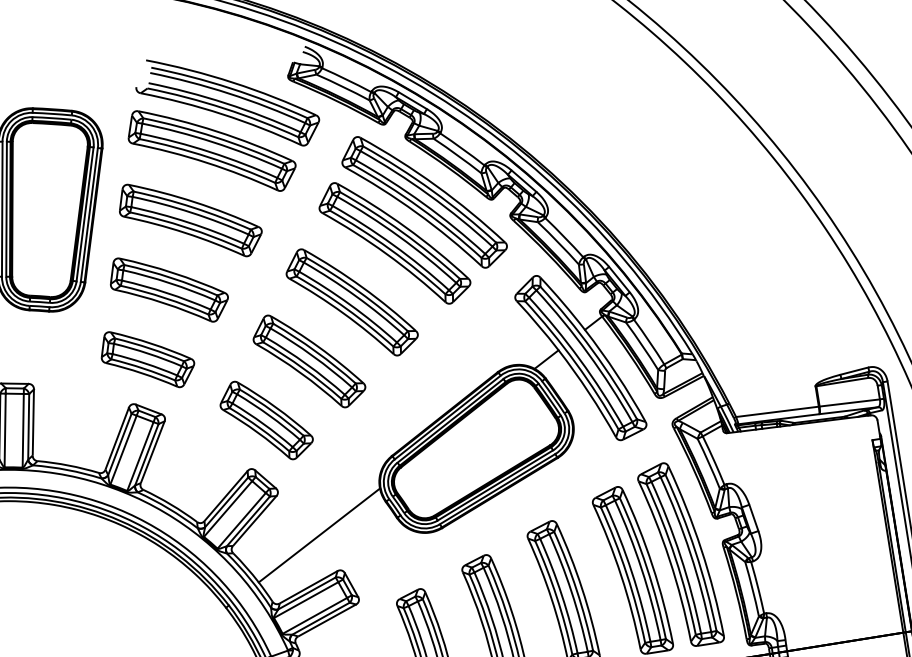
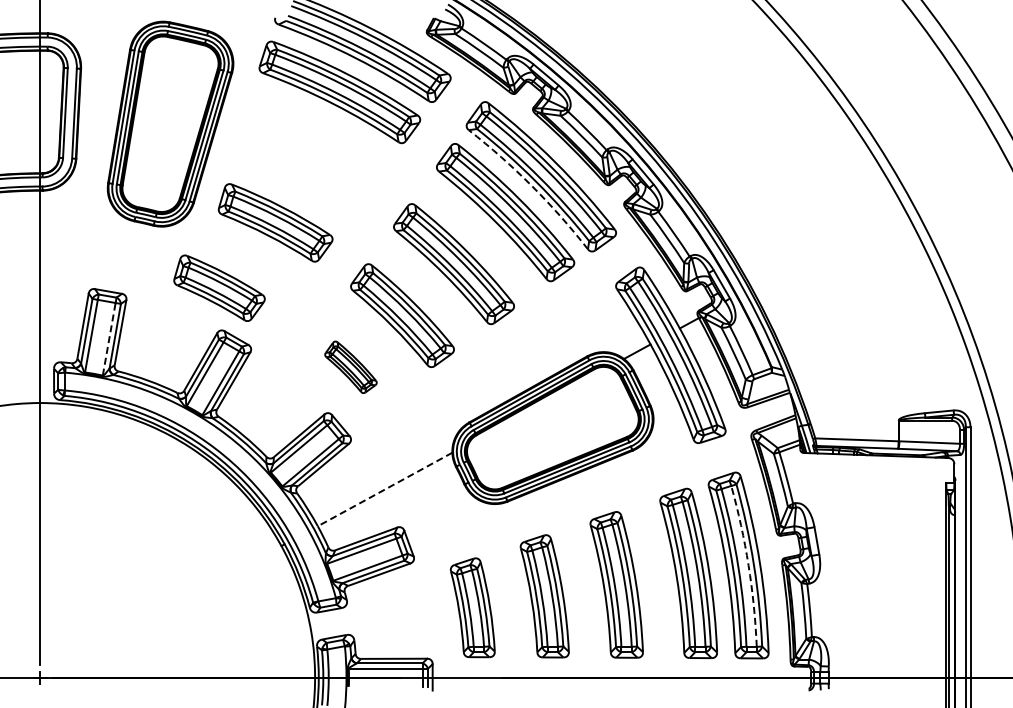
arc: (417, 212) -> (532, 186), solid -> dashed
part: (190, 219) -> (307, 157), removed
part: (147, 358) -> (219, 287), moved
part: (265, 420) -> (350, 367), size x0.6
line: (23, 430) -> (109, 339), solid -> dashed
line: (319, 535) -> (385, 489), solid -> dashed
arc: (690, 553) -> (748, 565), solid -> dashed

